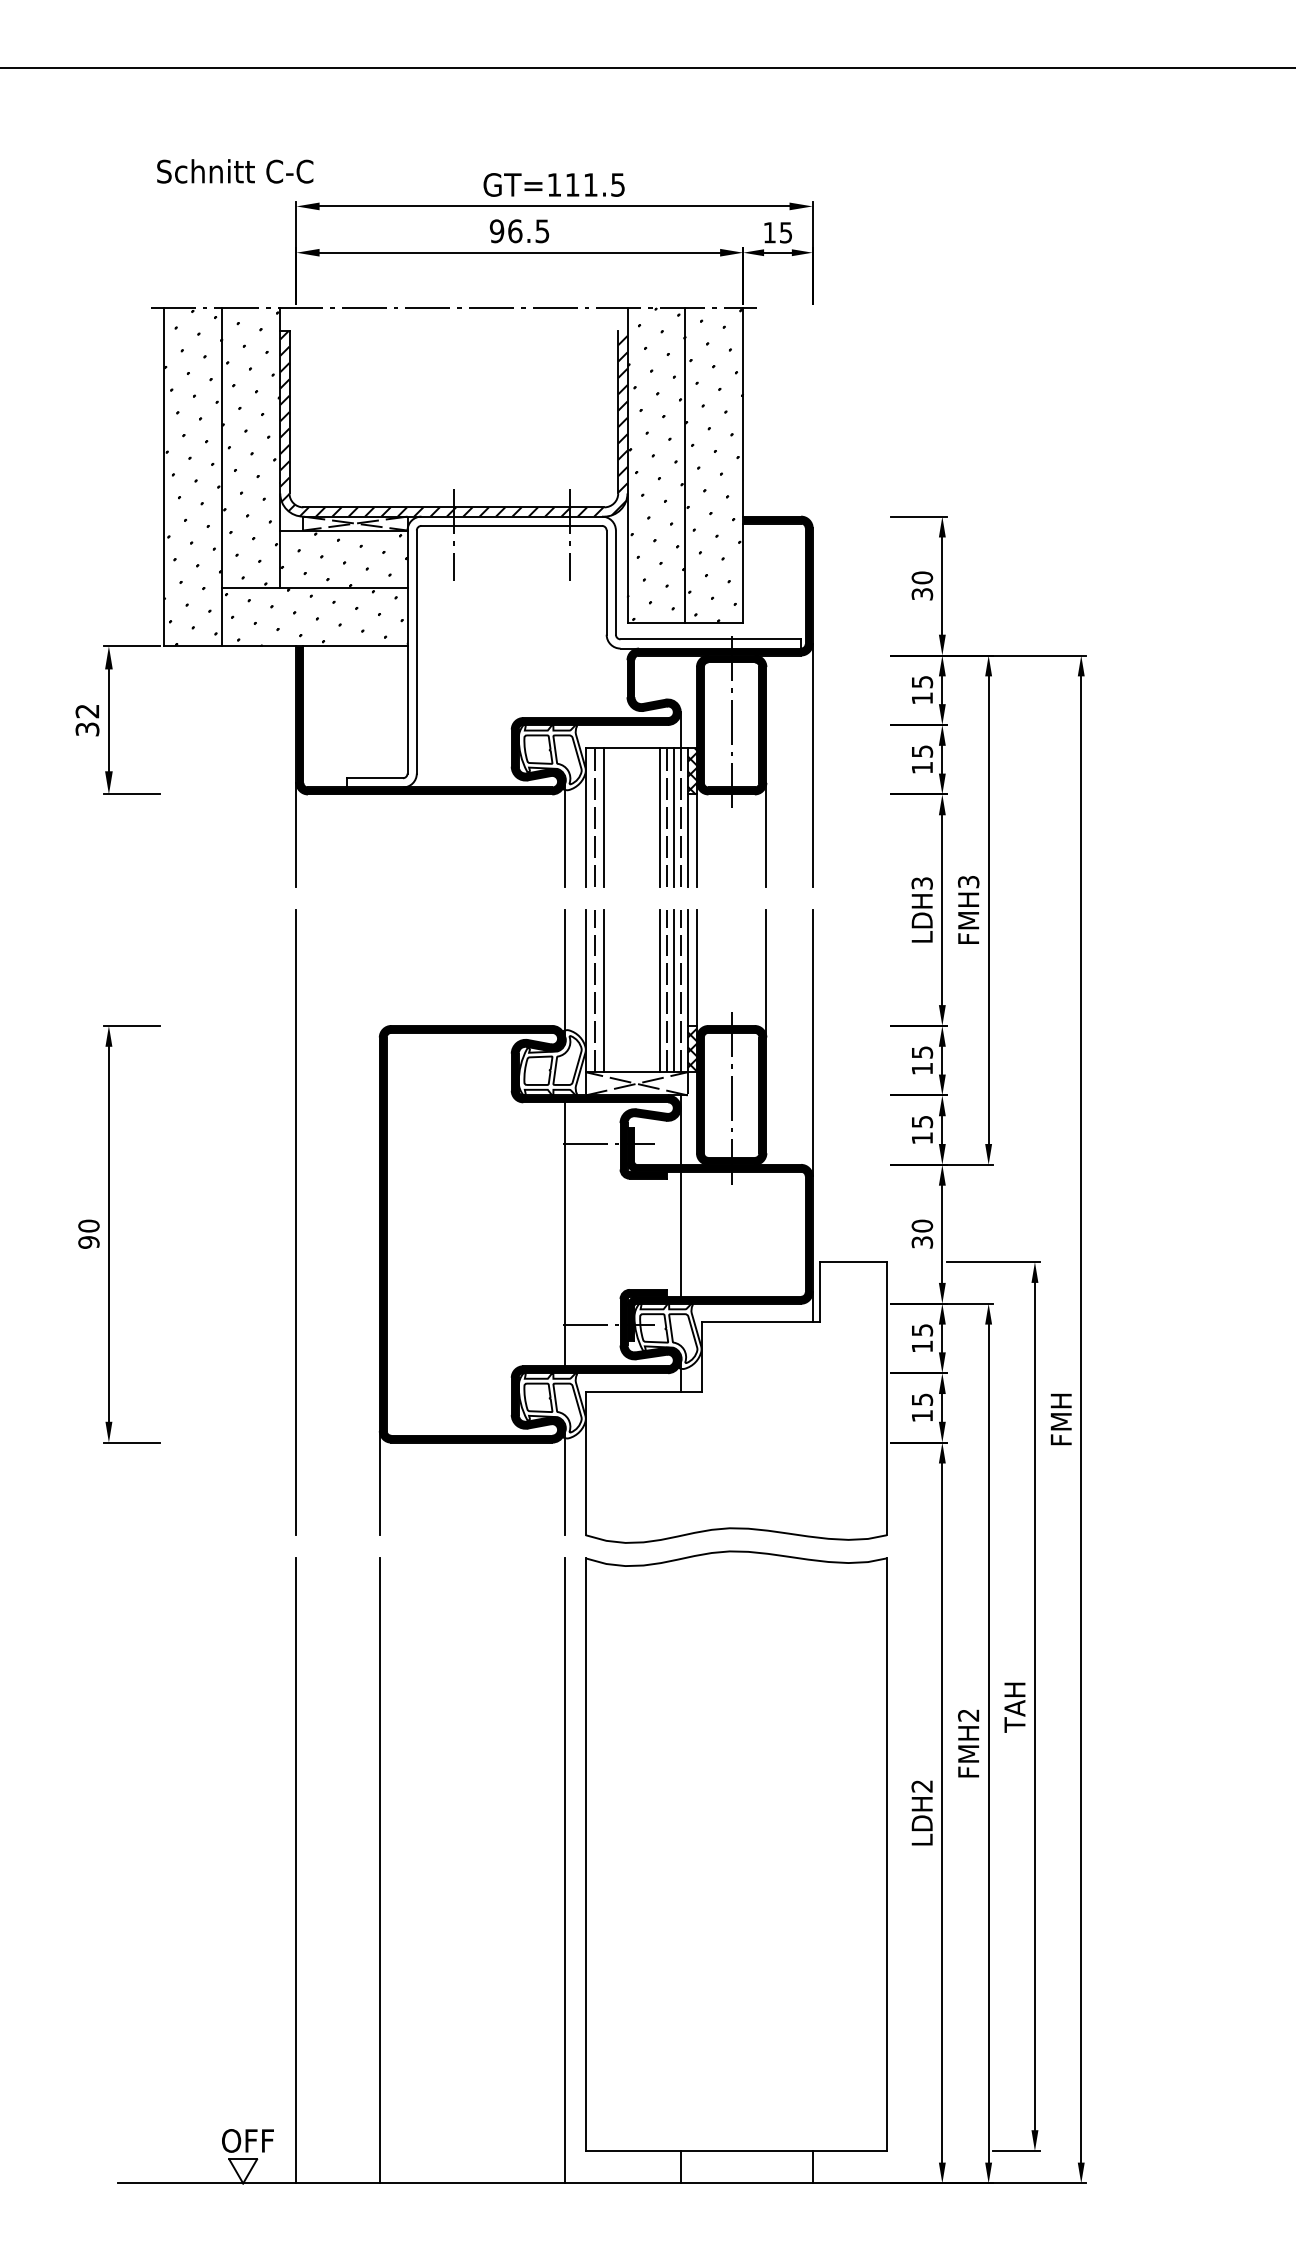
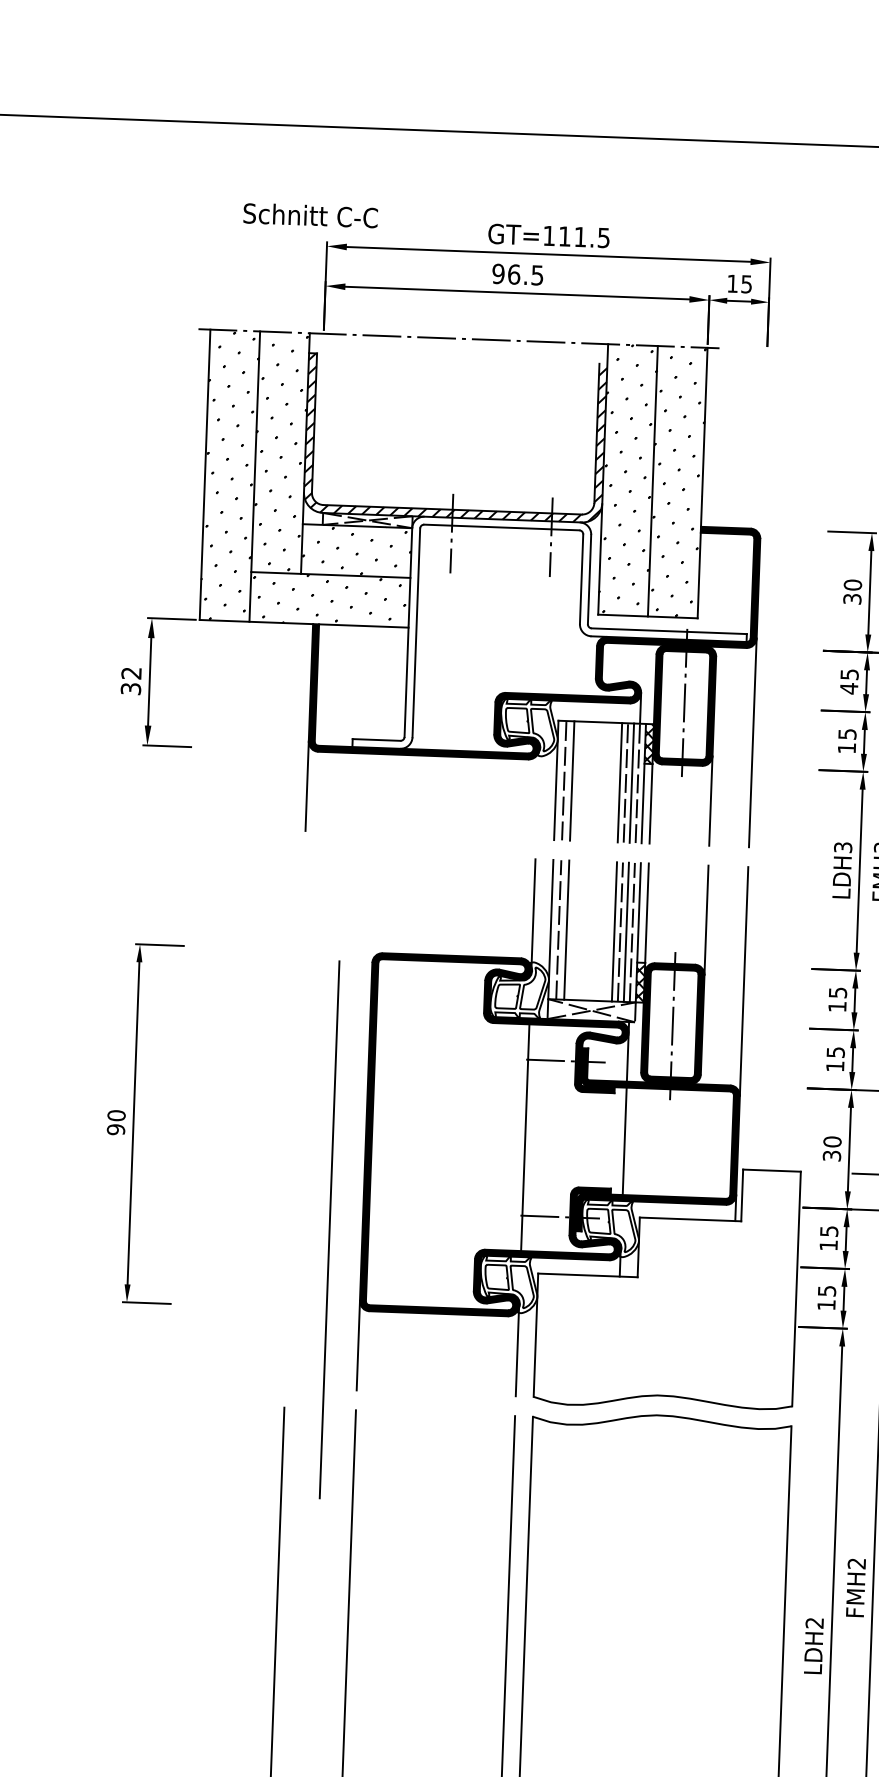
text: (235, 171) -> (310, 215), moved
text: (922, 698) -> (849, 688), 15 -> 45
line: (564, 834) -> (537, 794), removed
line: (295, 1222) -> (328, 1229), moved

